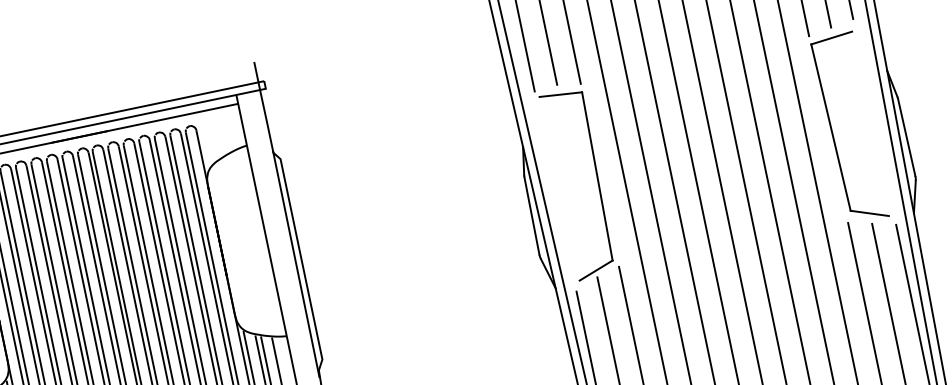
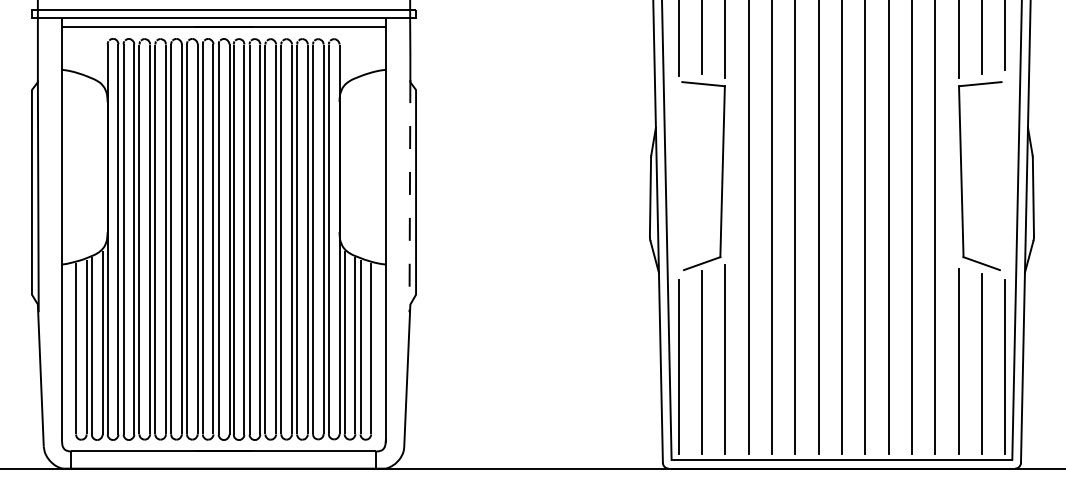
line: (295, 264) -> (409, 196), solid -> dashed

